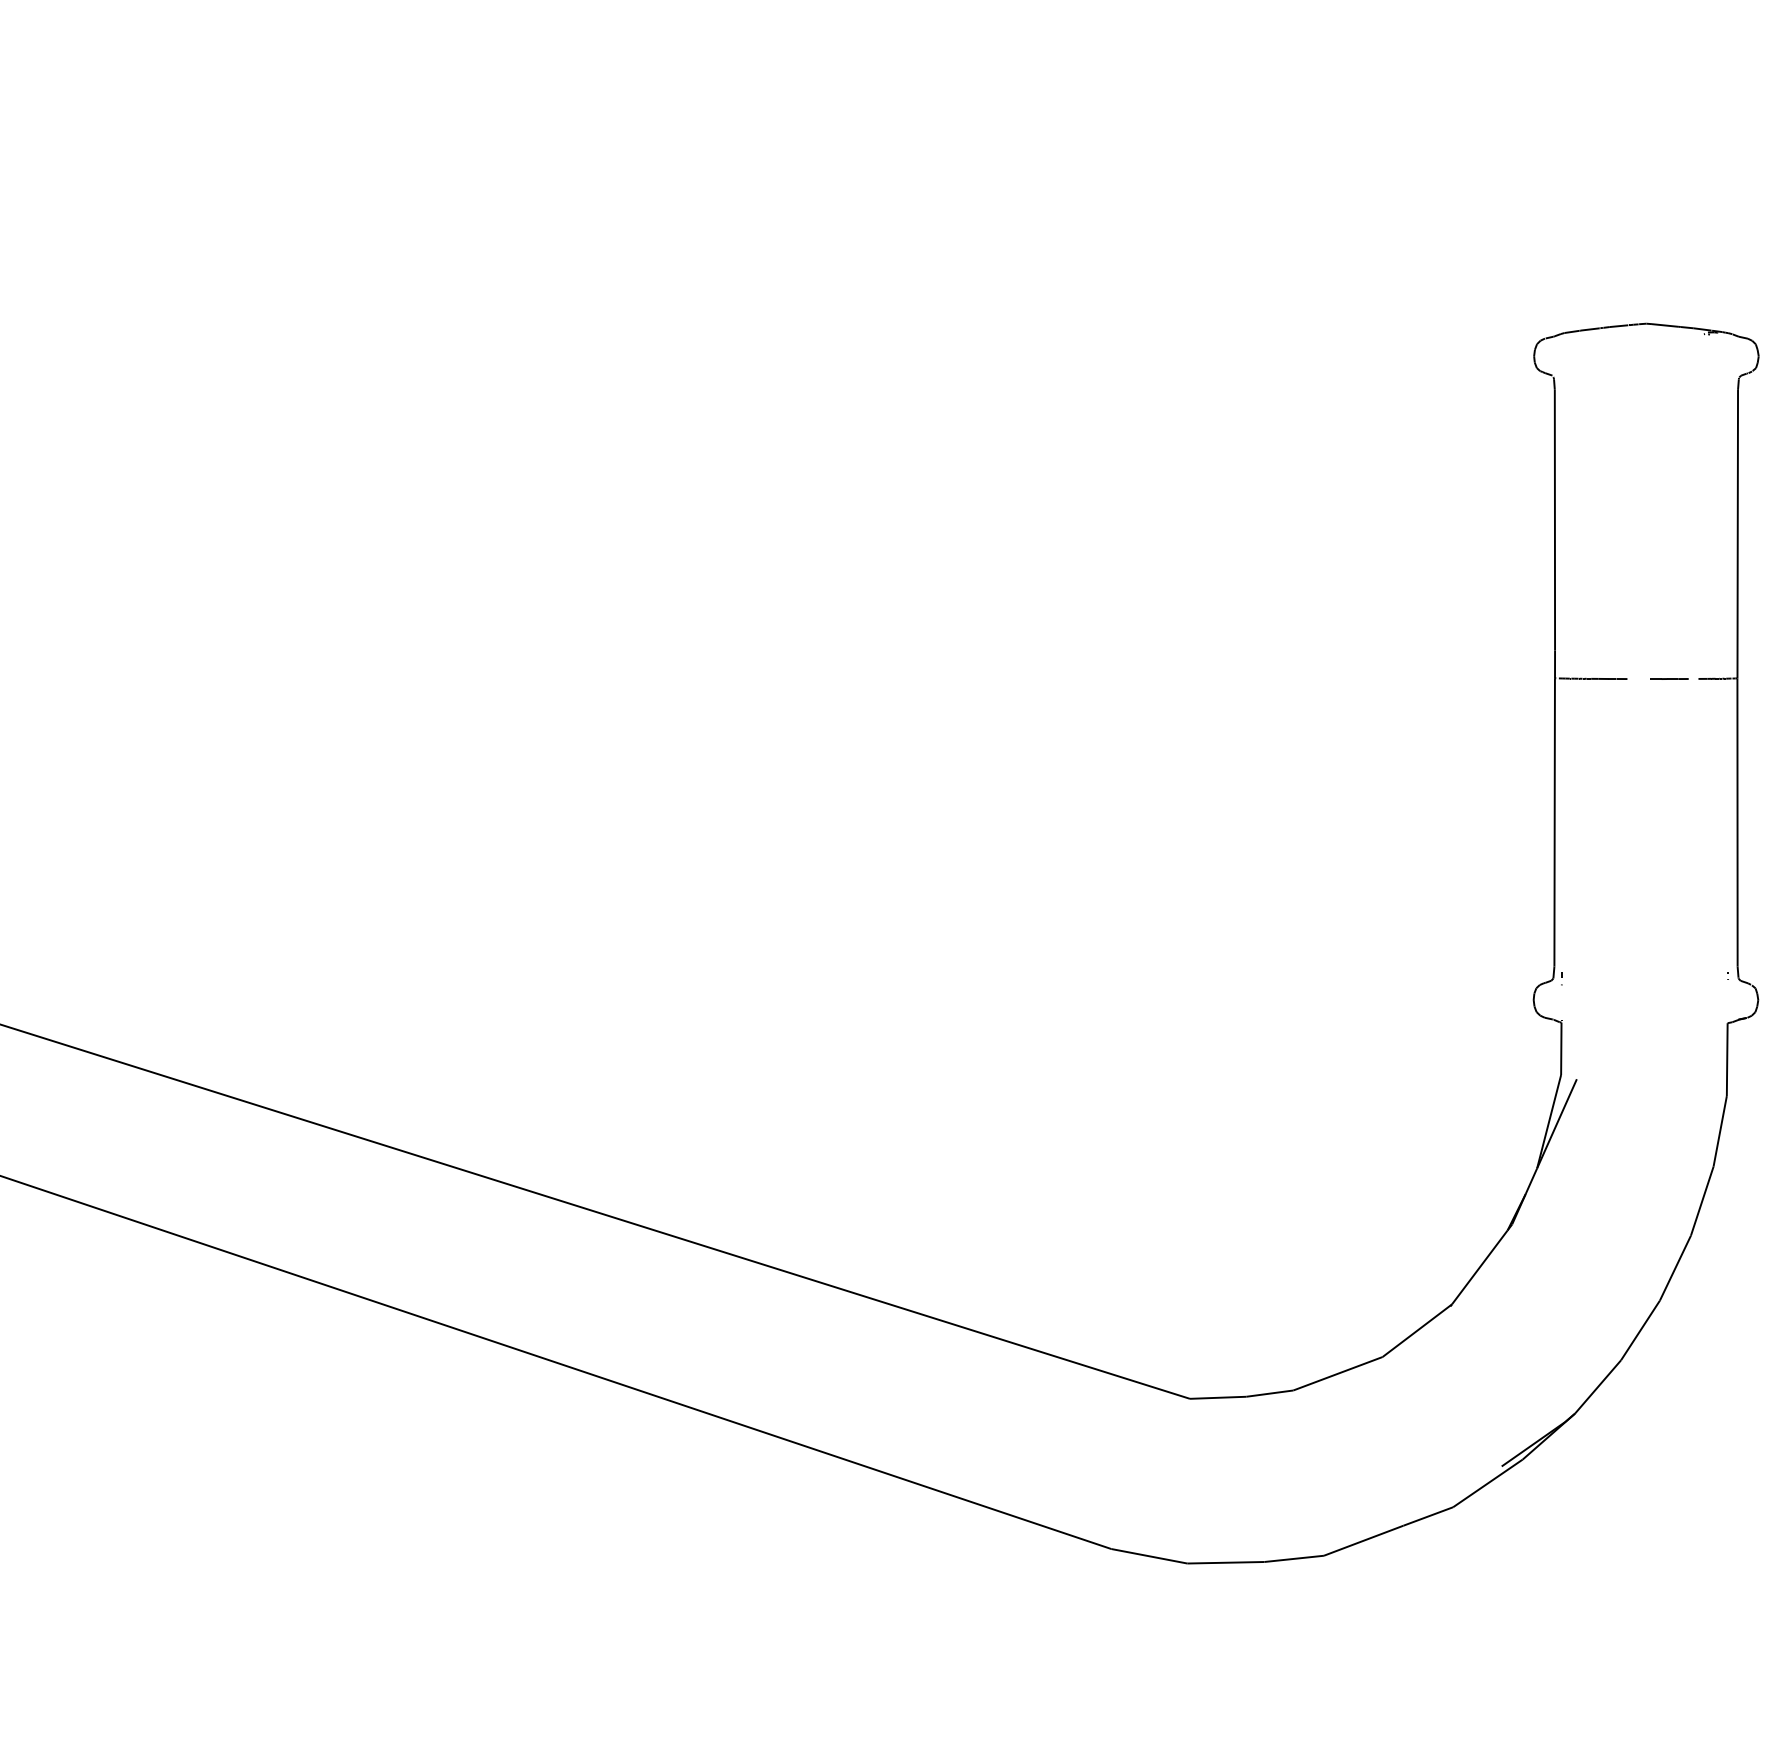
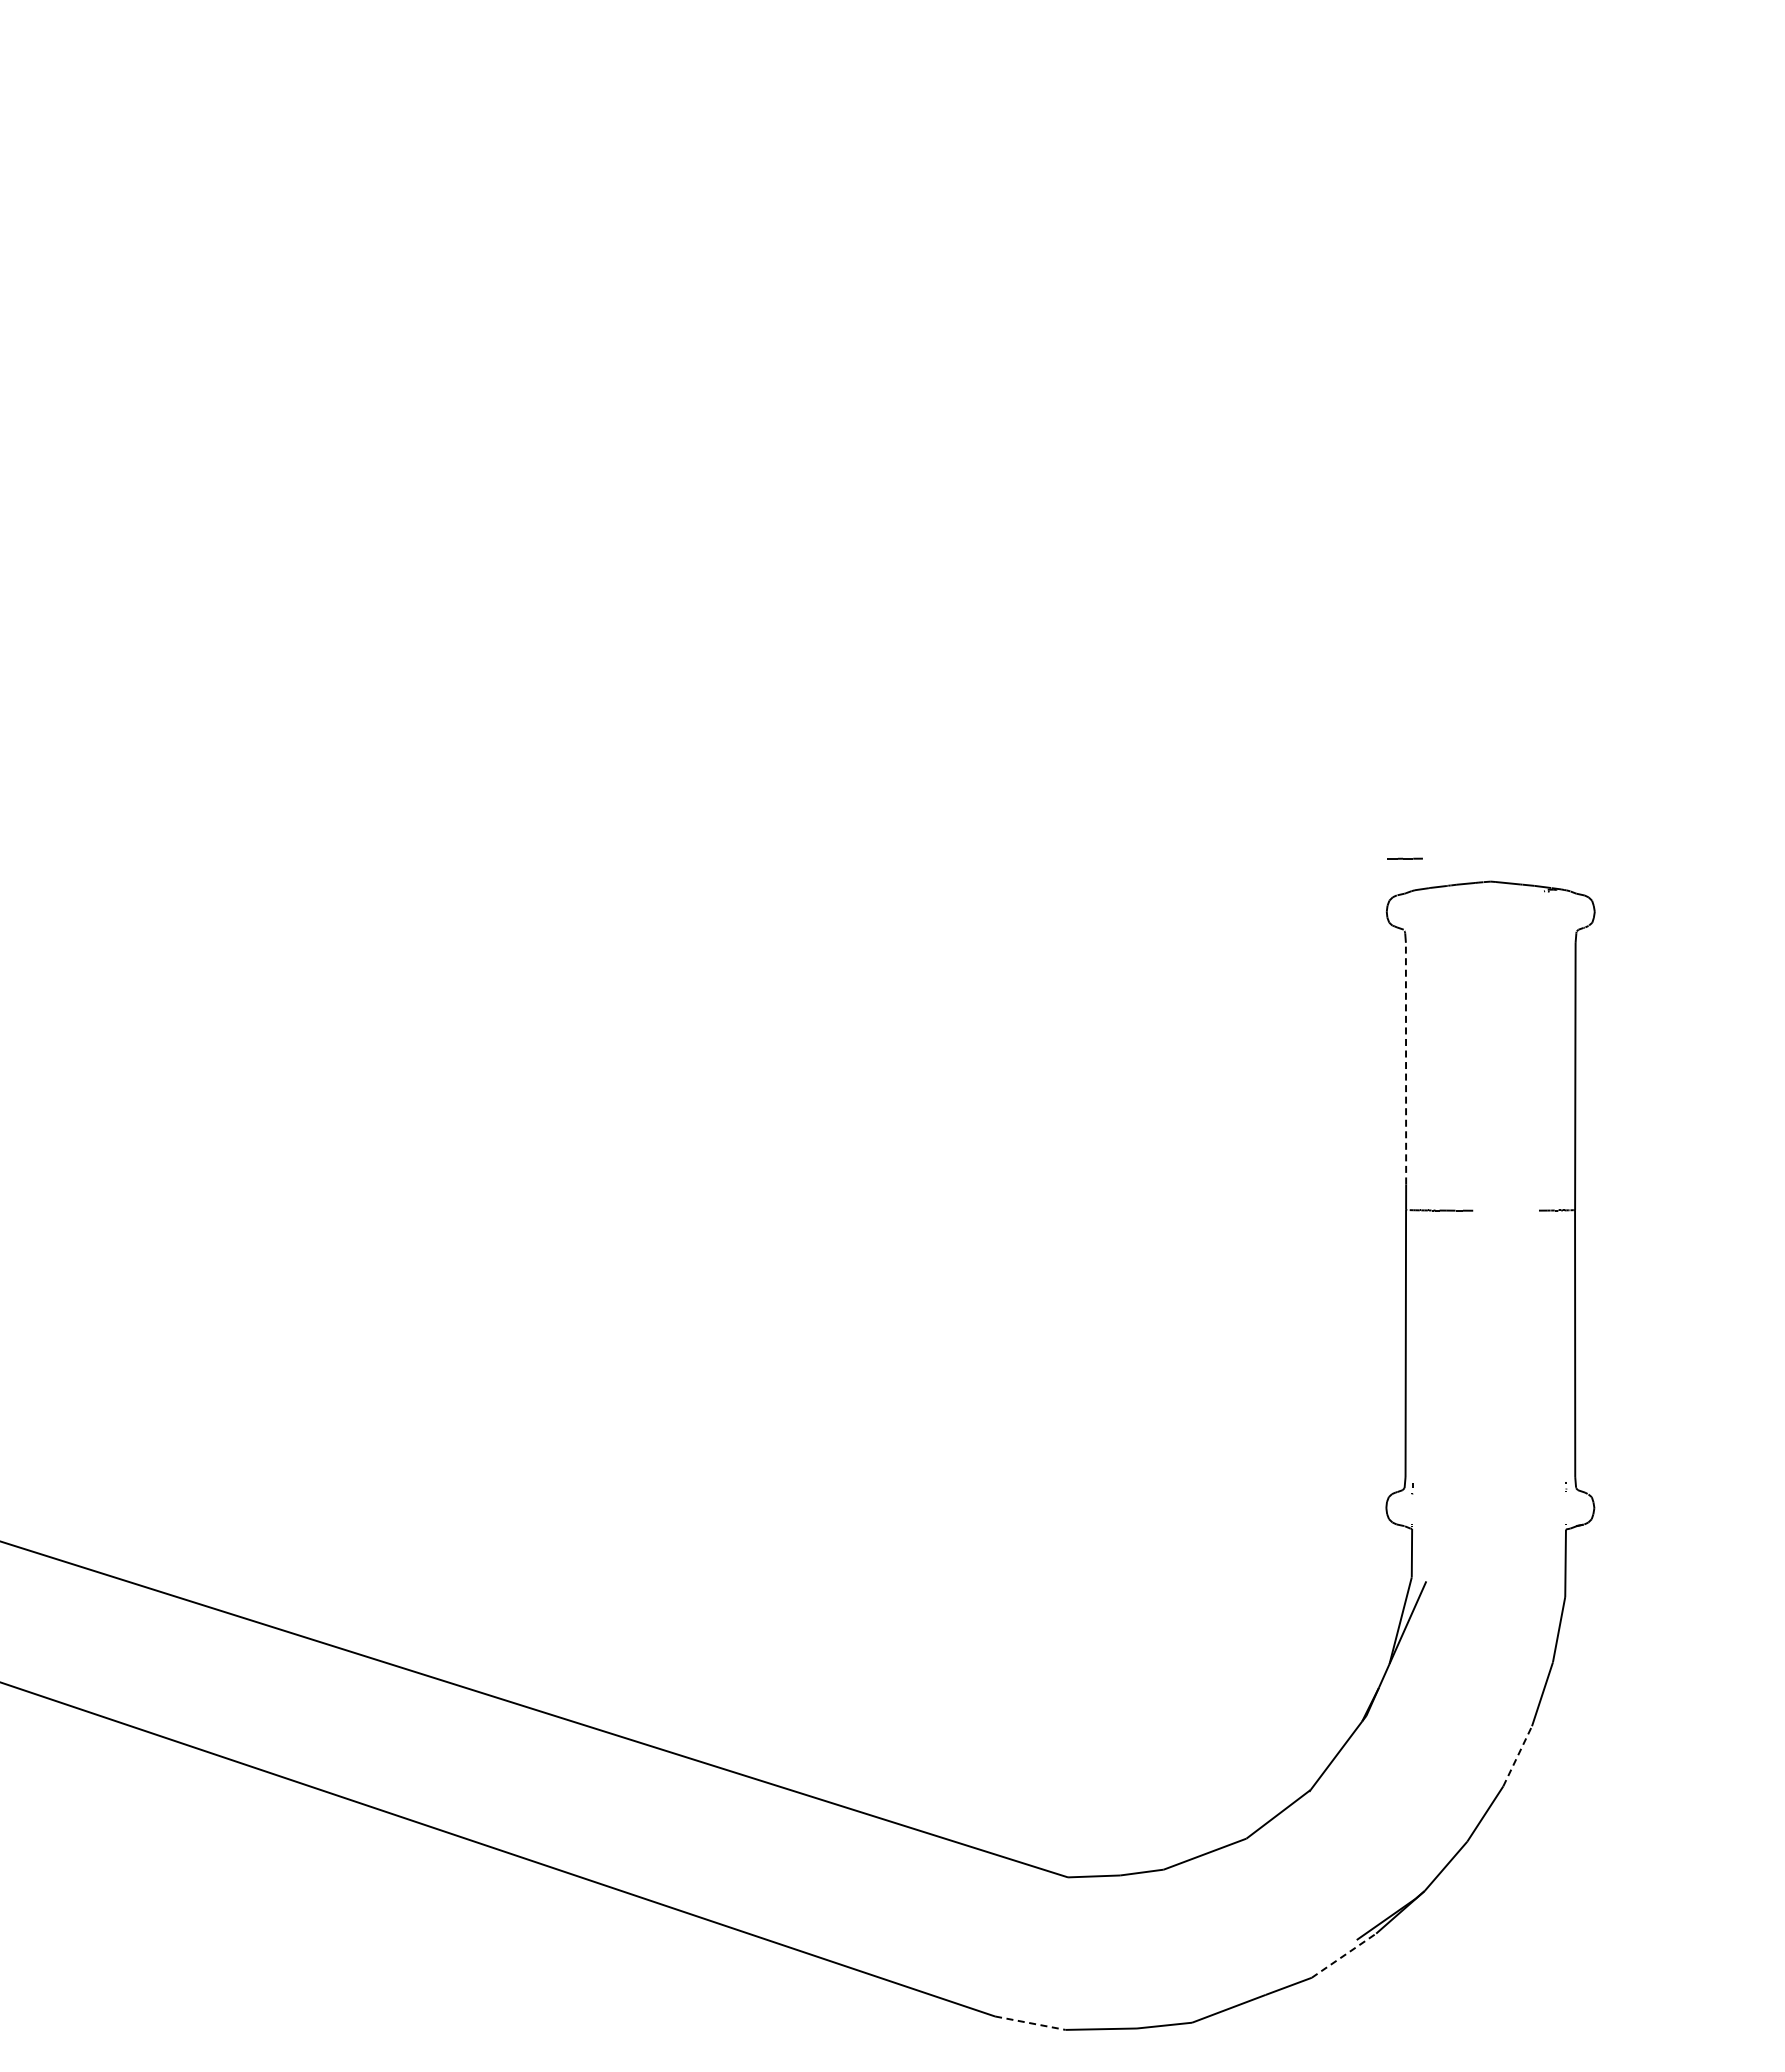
line: (1555, 520) -> (1406, 1063), solid -> dashed
line: (1668, 678) -> (1404, 858), moved
line: (1675, 1267) -> (1517, 1755), solid -> dashed
line: (1488, 1483) -> (1344, 1955), solid -> dashed
line: (1149, 1556) -> (1030, 2023), solid -> dashed

